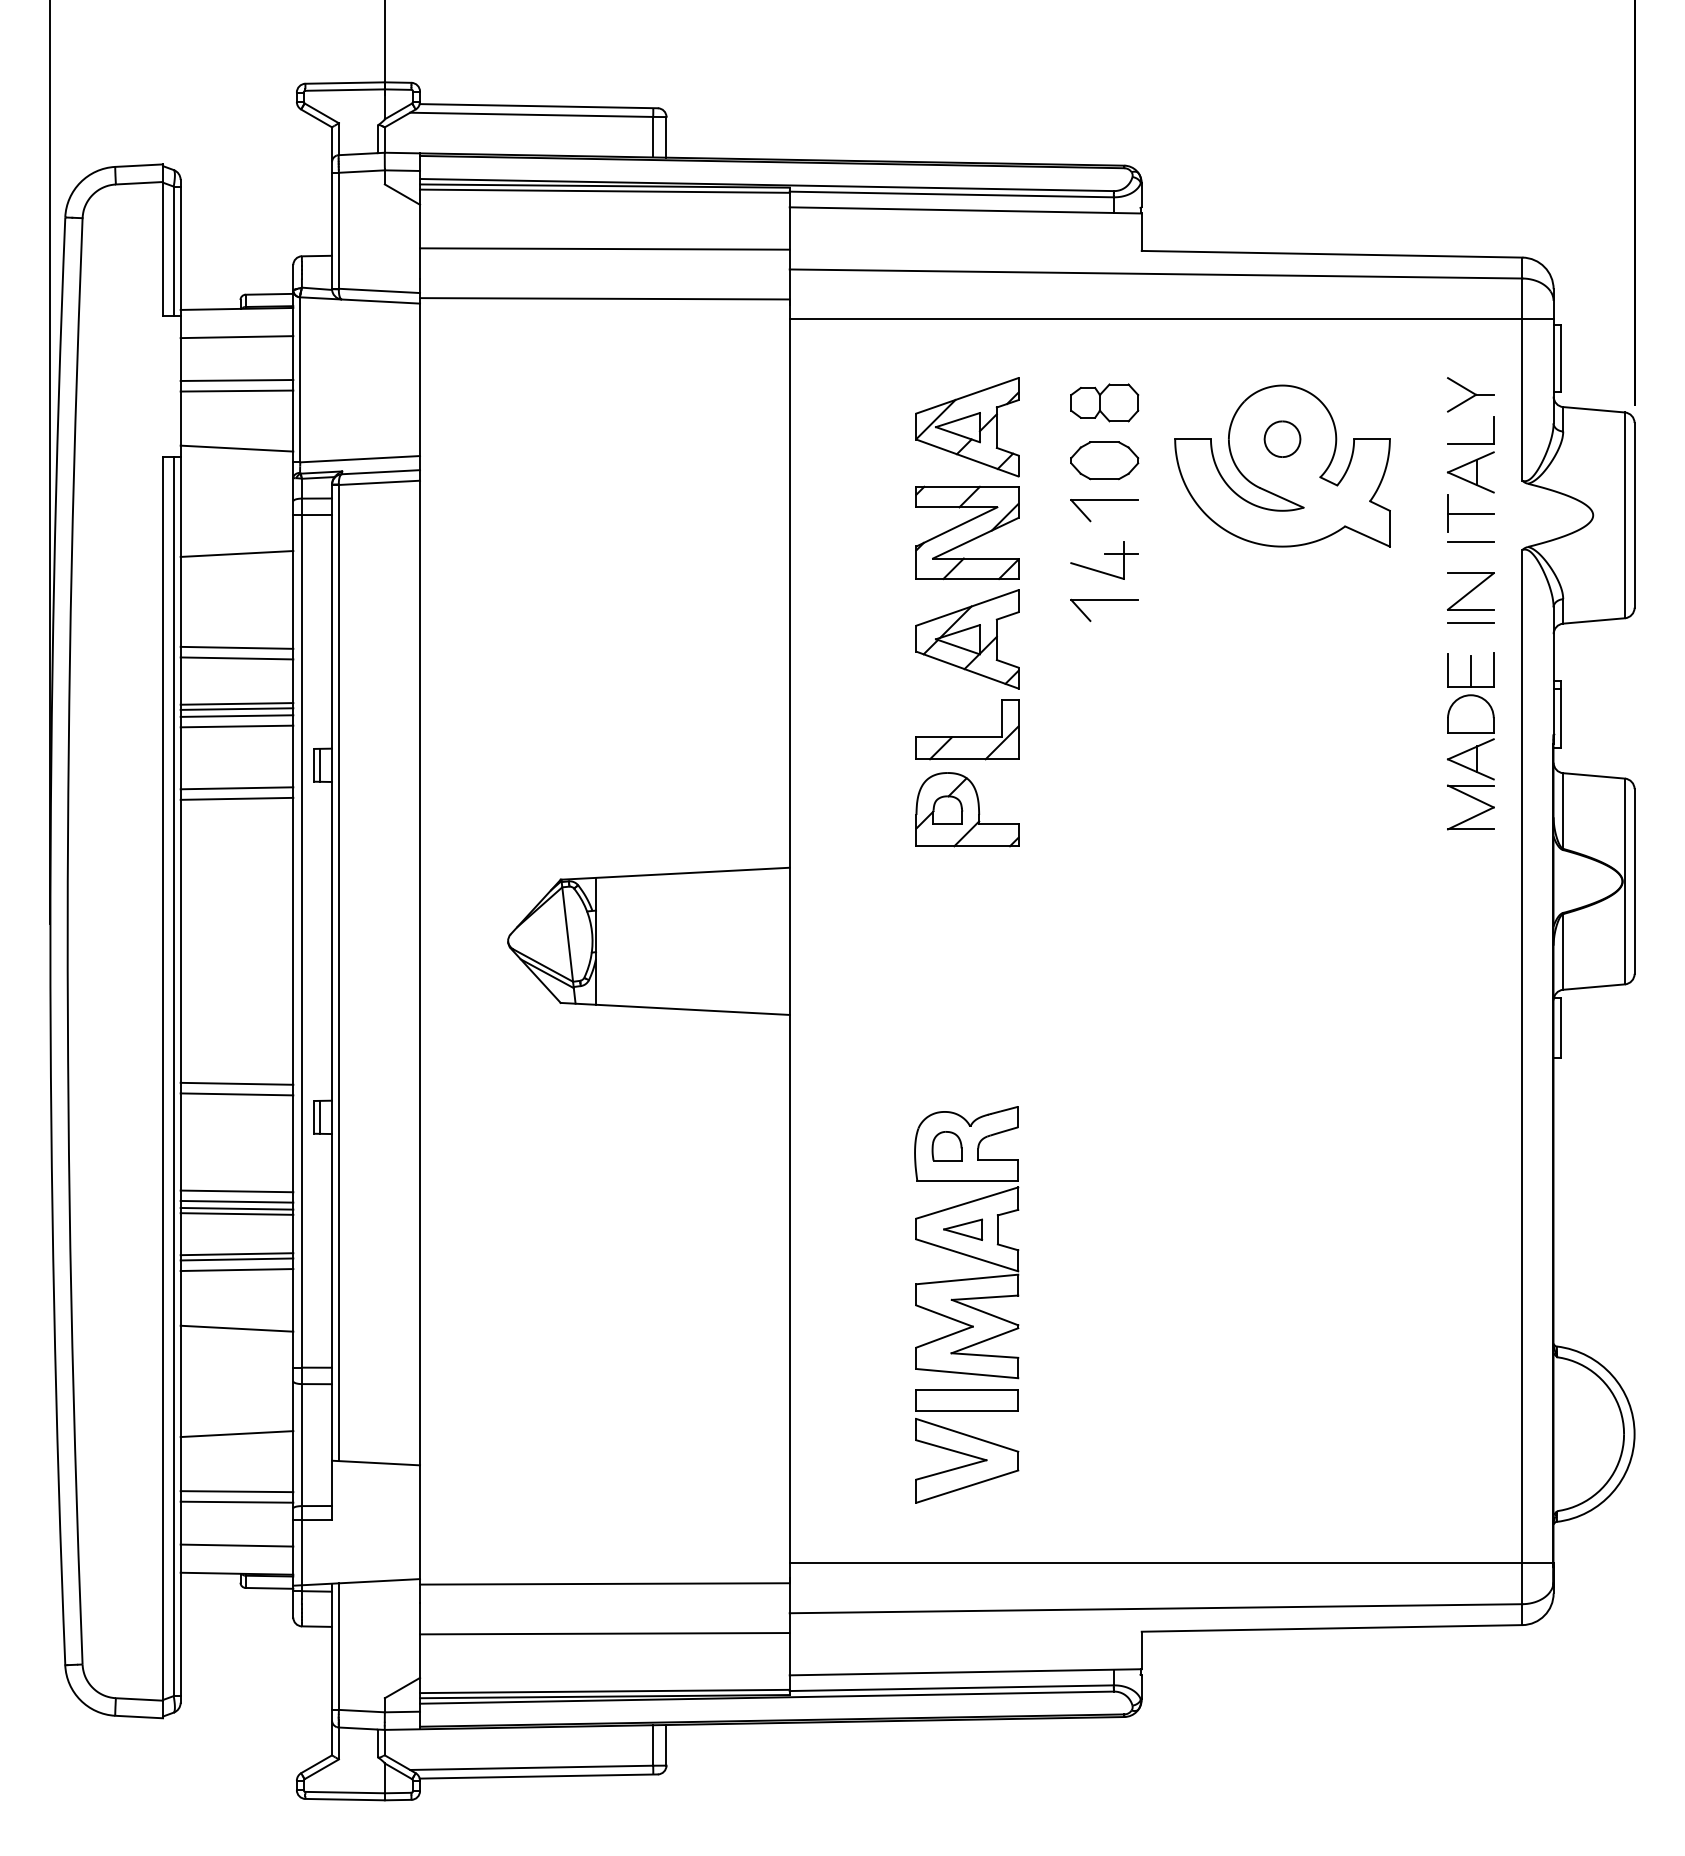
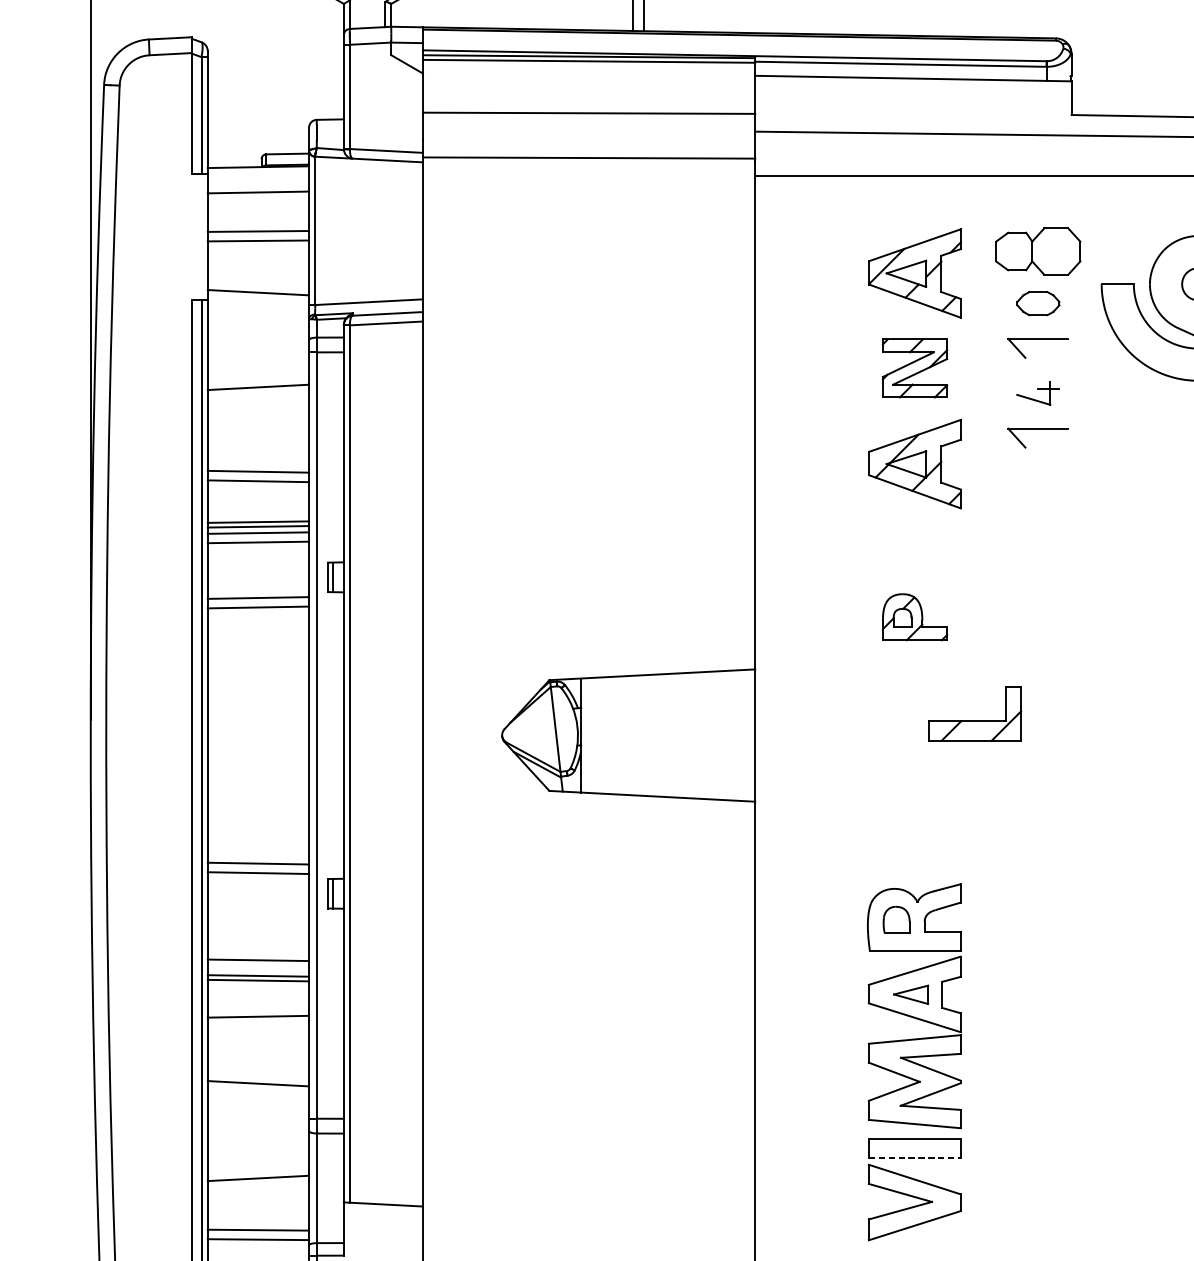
part: (1104, 402) -> (1038, 251), size x1.4
part: (1104, 460) -> (1038, 303), size x0.7
part: (967, 532) -> (915, 368), size x0.7
part: (1104, 560) -> (1038, 393), size x0.7
part: (967, 736) -> (975, 720), moved
part: (967, 809) -> (915, 617), size x0.7
line: (236, 1201) -> (257, 969), removed
line: (236, 1259) -> (257, 1021), removed
line: (236, 1270) -> (257, 1031), removed
line: (967, 1410) -> (915, 1157), solid -> dashed

